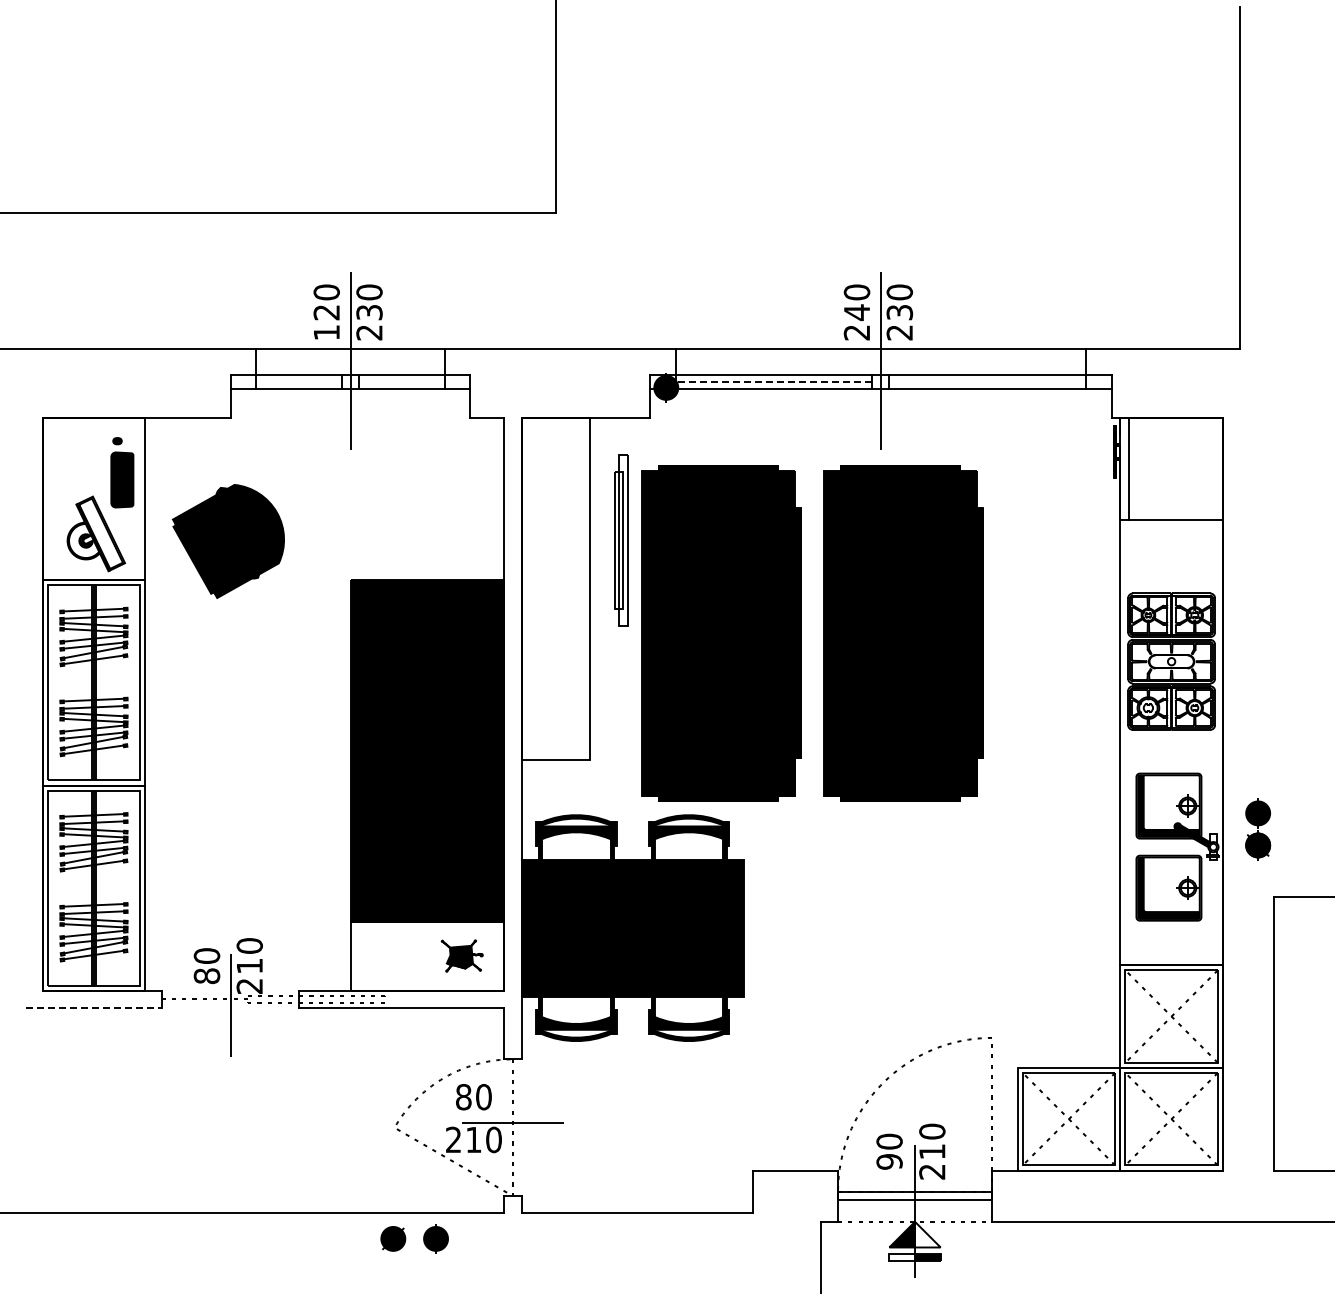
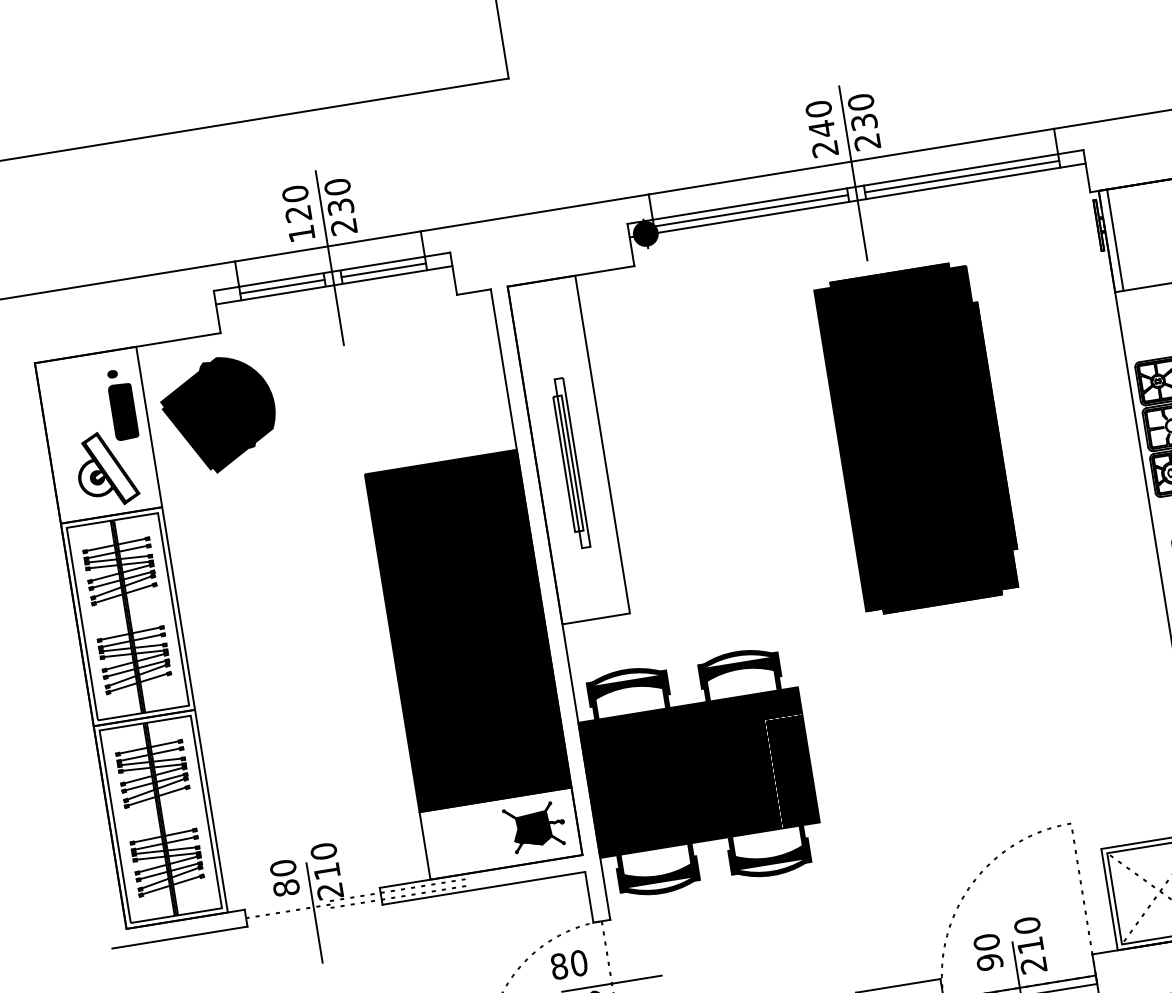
line: (298, 381) -> (281, 286), added
line: (401, 381) -> (383, 269), added
line: (773, 381) -> (750, 210), dashed -> solid
line: (987, 381) -> (961, 176), added
part: (621, 540) -> (570, 463), moved
part: (227, 541) -> (218, 415), moved
part: (721, 633) -> (739, 467), removed
part: (462, 955) -> (535, 826), size x1.43
line: (94, 1007) -> (180, 937), dashed -> solid

